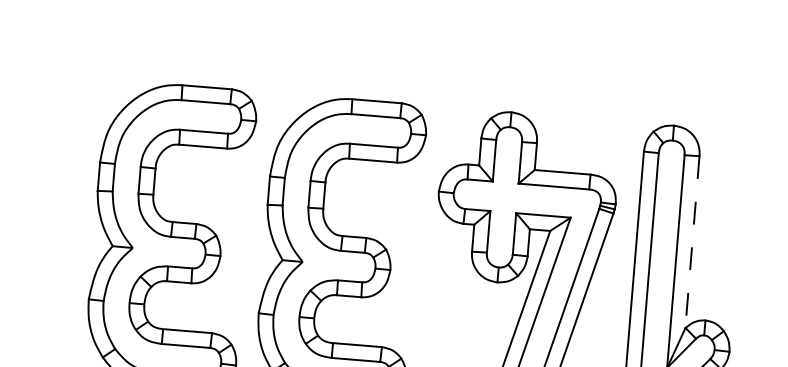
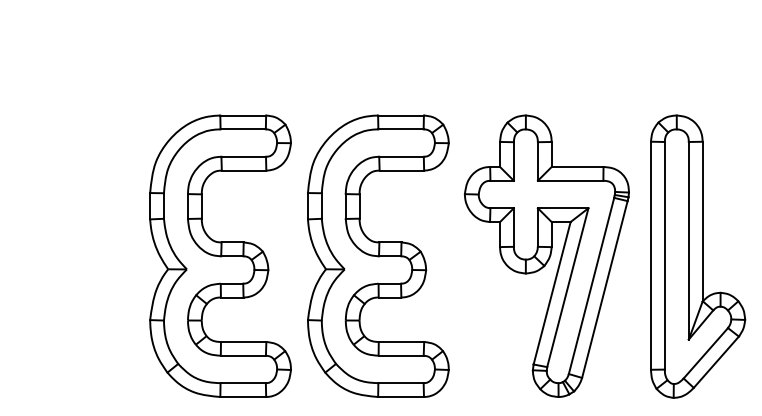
line: (692, 242) -> (702, 221), dashed -> solid

